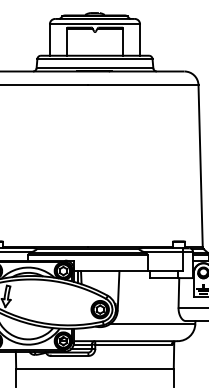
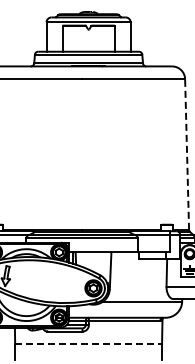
line: (201, 164) -> (187, 153), solid -> dashed
line: (95, 368) -> (89, 343), solid -> dashed

